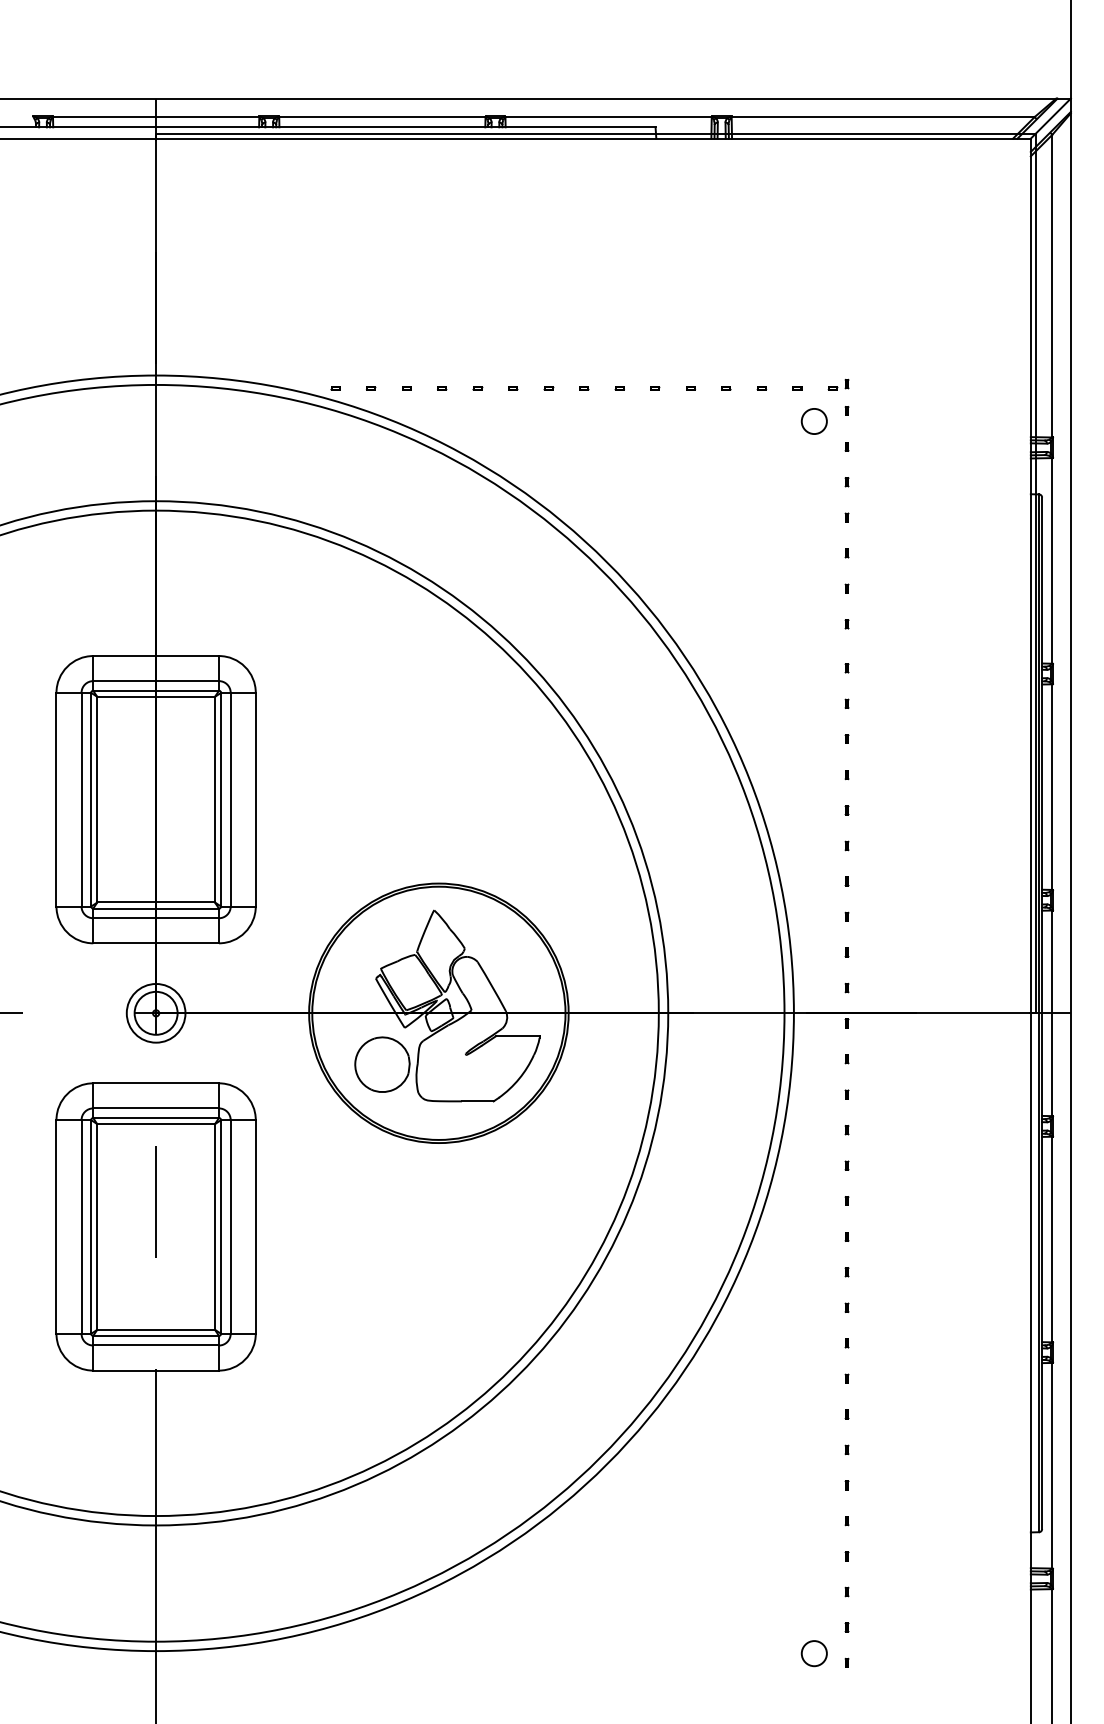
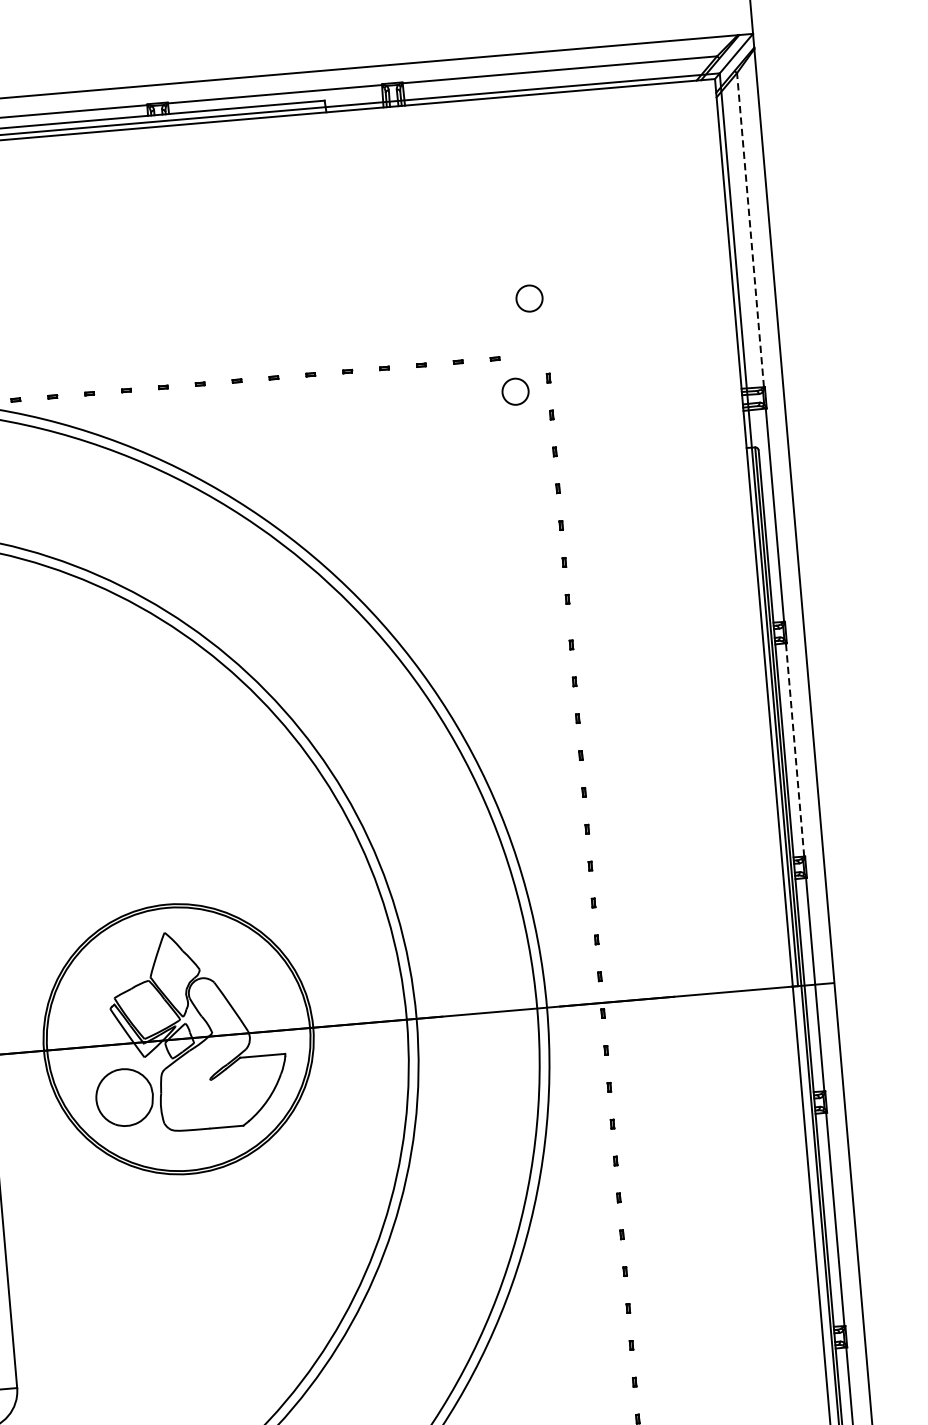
line: (1052, 285) -> (750, 229), solid -> dashed
circle: (834, 333) -> (528, 298), added
part: (838, 384) -> (537, 351), removed
line: (1052, 787) -> (795, 750), solid -> dashed

